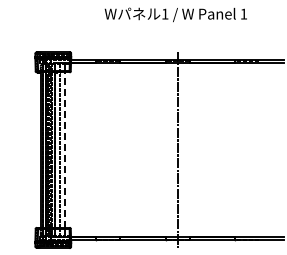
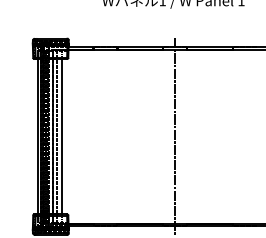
line: (64, 150) -> (62, 137), dashed -> solid

